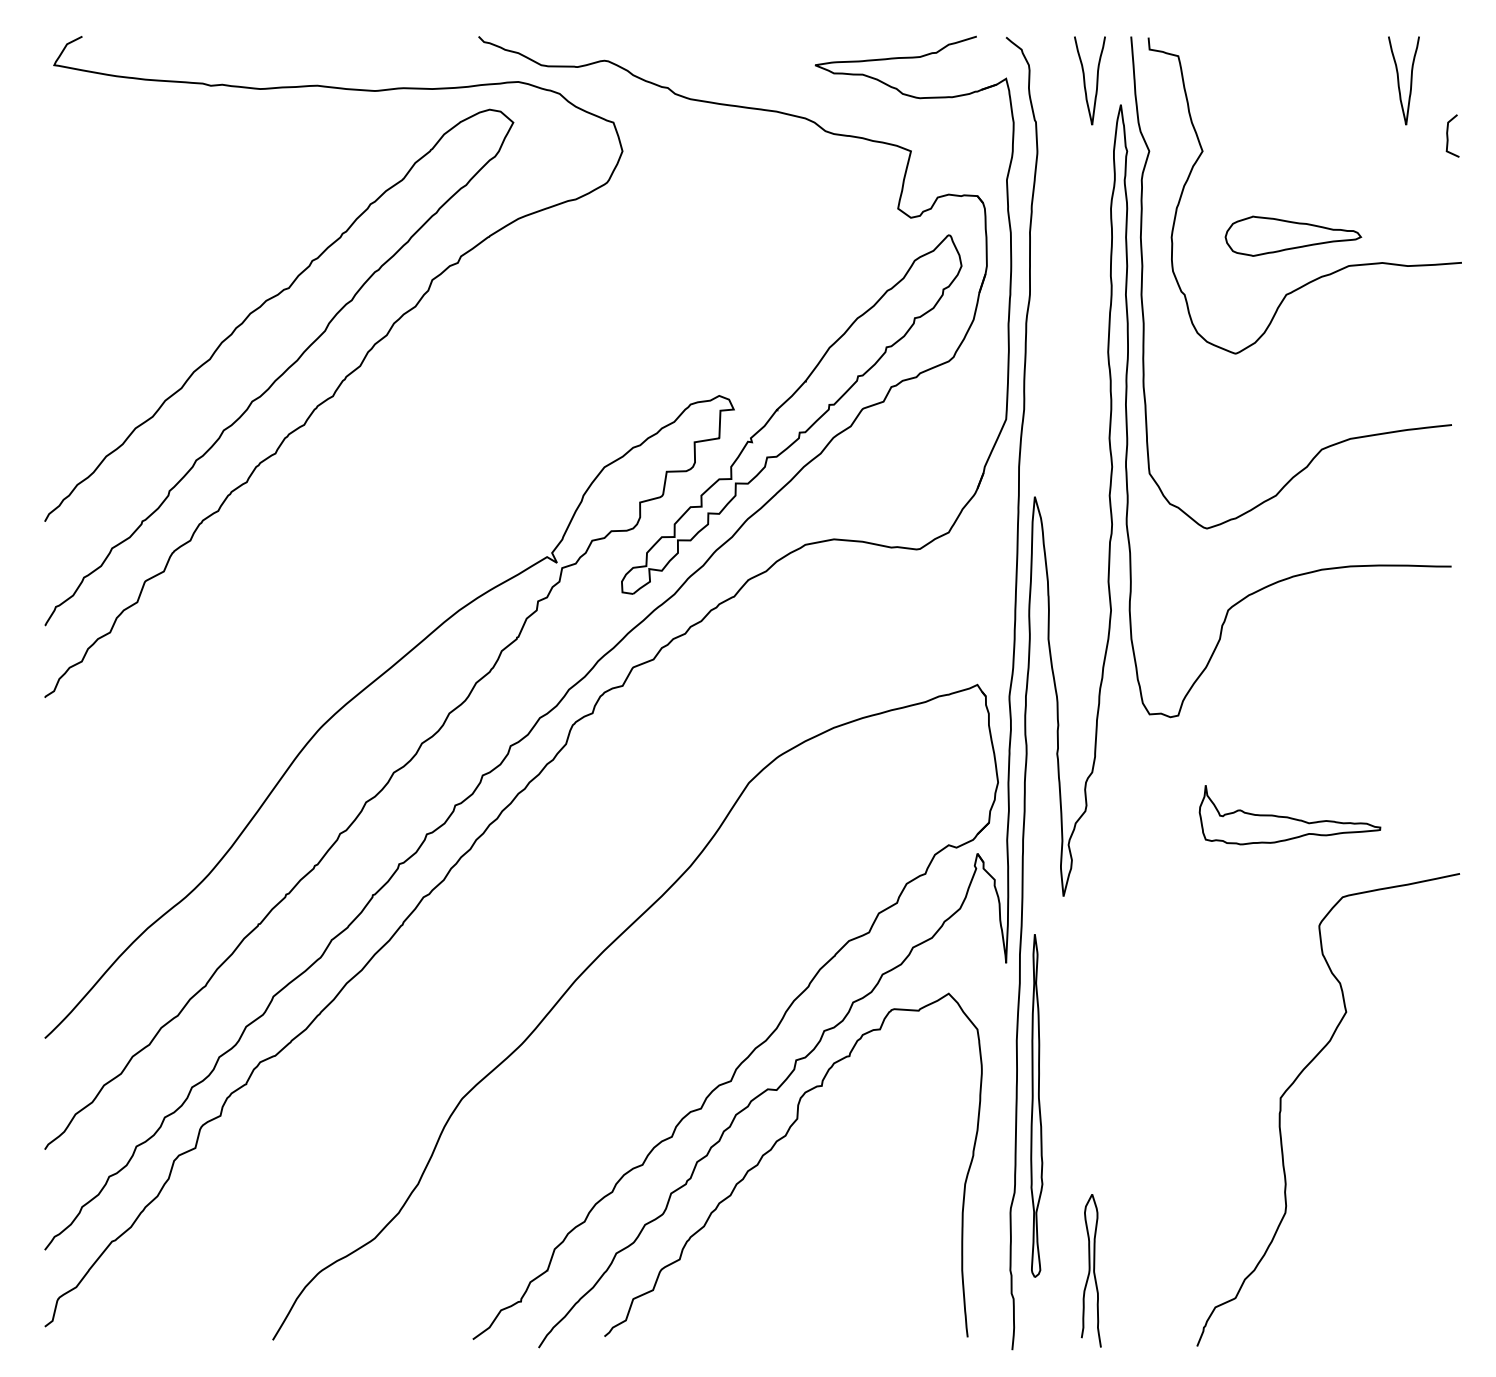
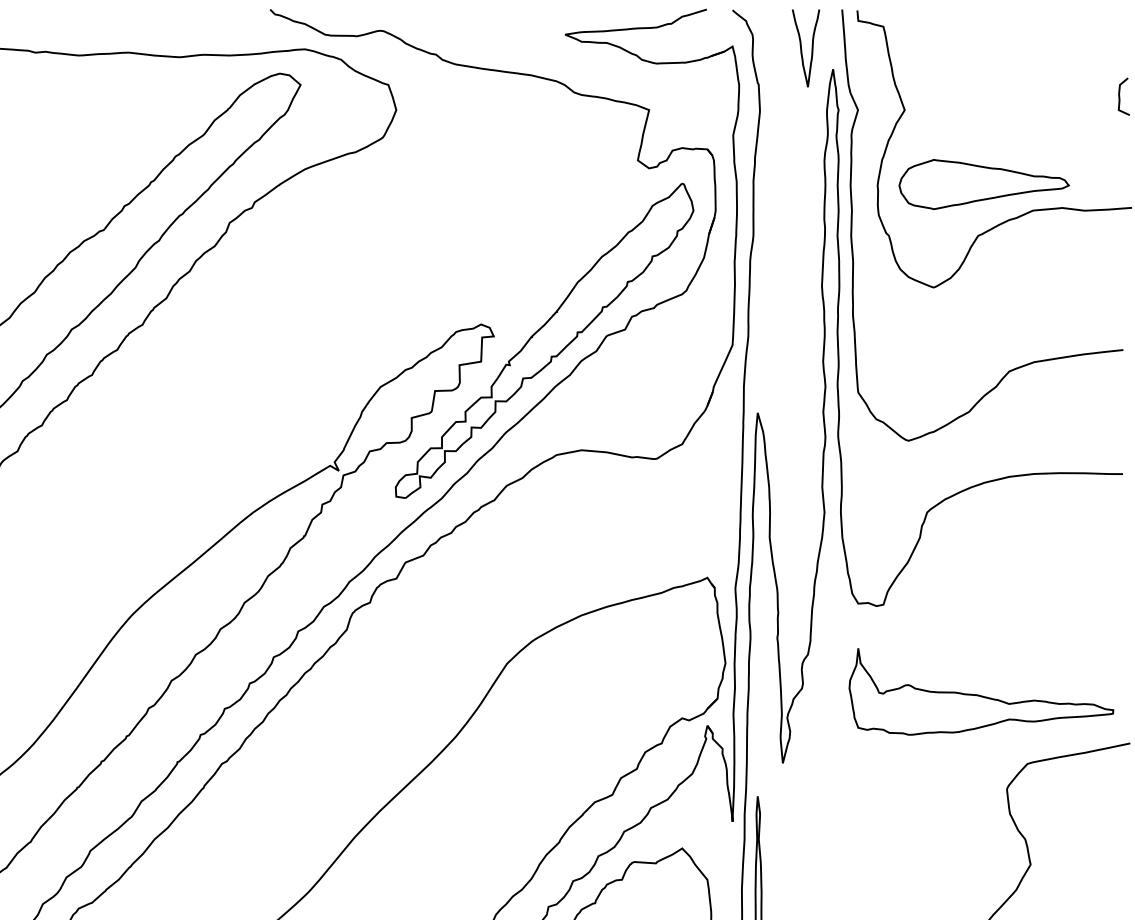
curve: (1399, 80) -> (1077, 48), removed
part: (1293, 236) -> (984, 184), size x1.43
part: (1289, 814) -> (980, 691), size x1.67

